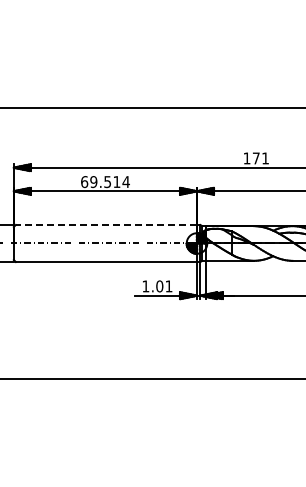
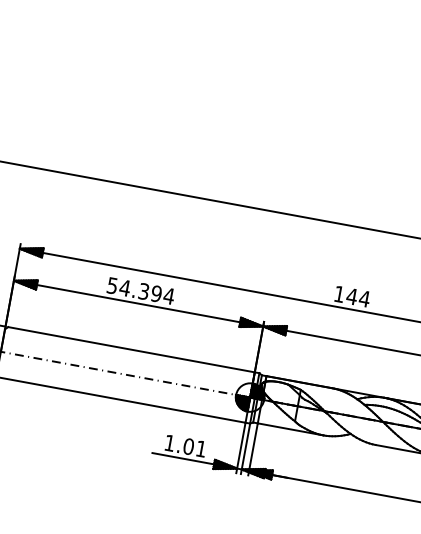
text: (260, 158) -> (357, 297), 171 -> 144
text: (100, 182) -> (134, 290), 69.514 -> 54.394
line: (106, 224) -> (131, 349), dashed -> solid

